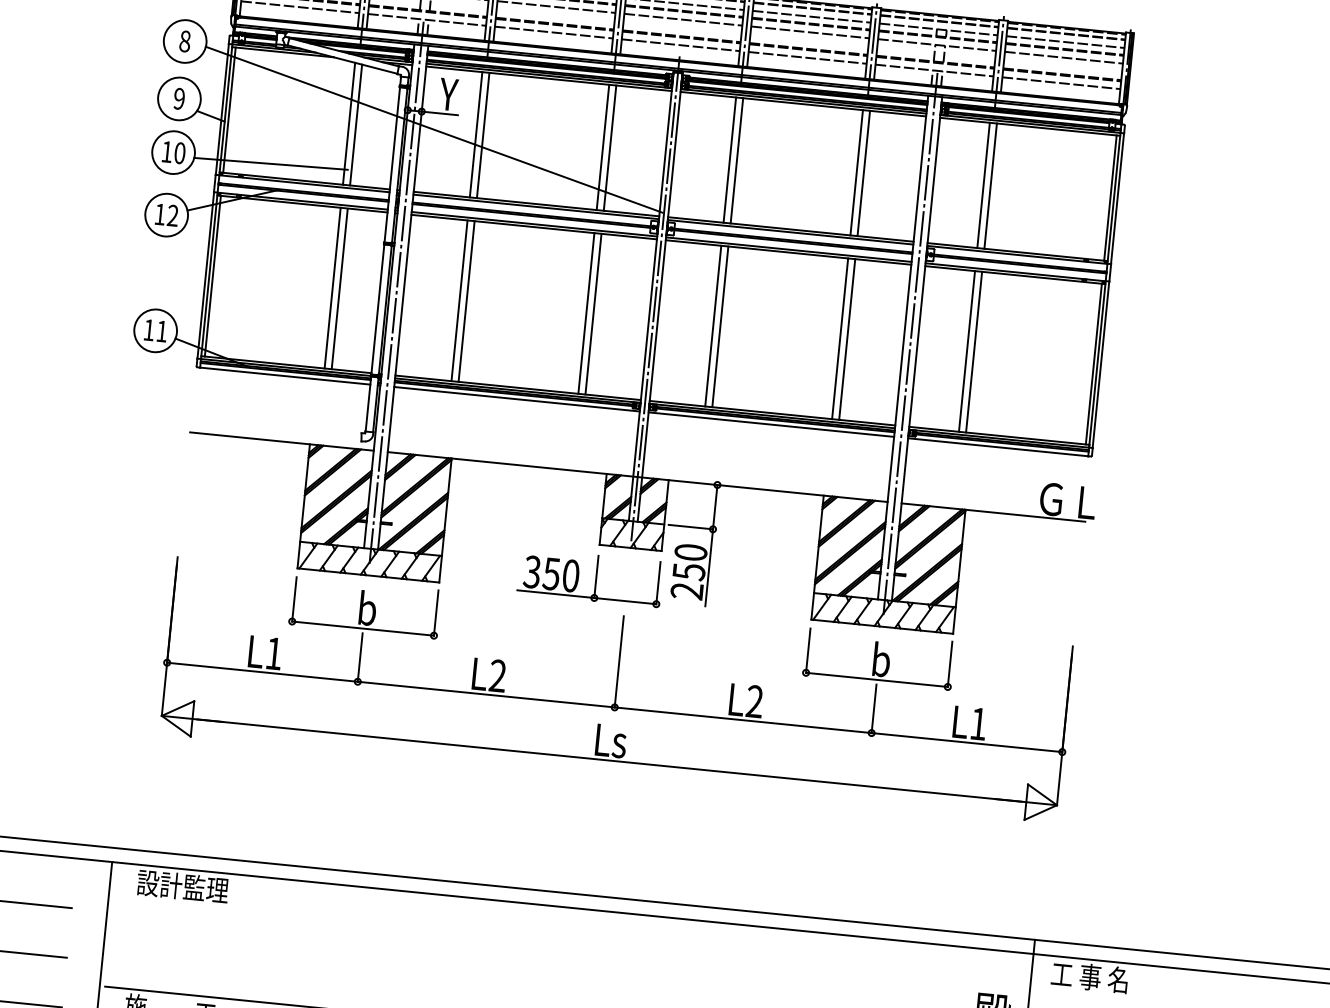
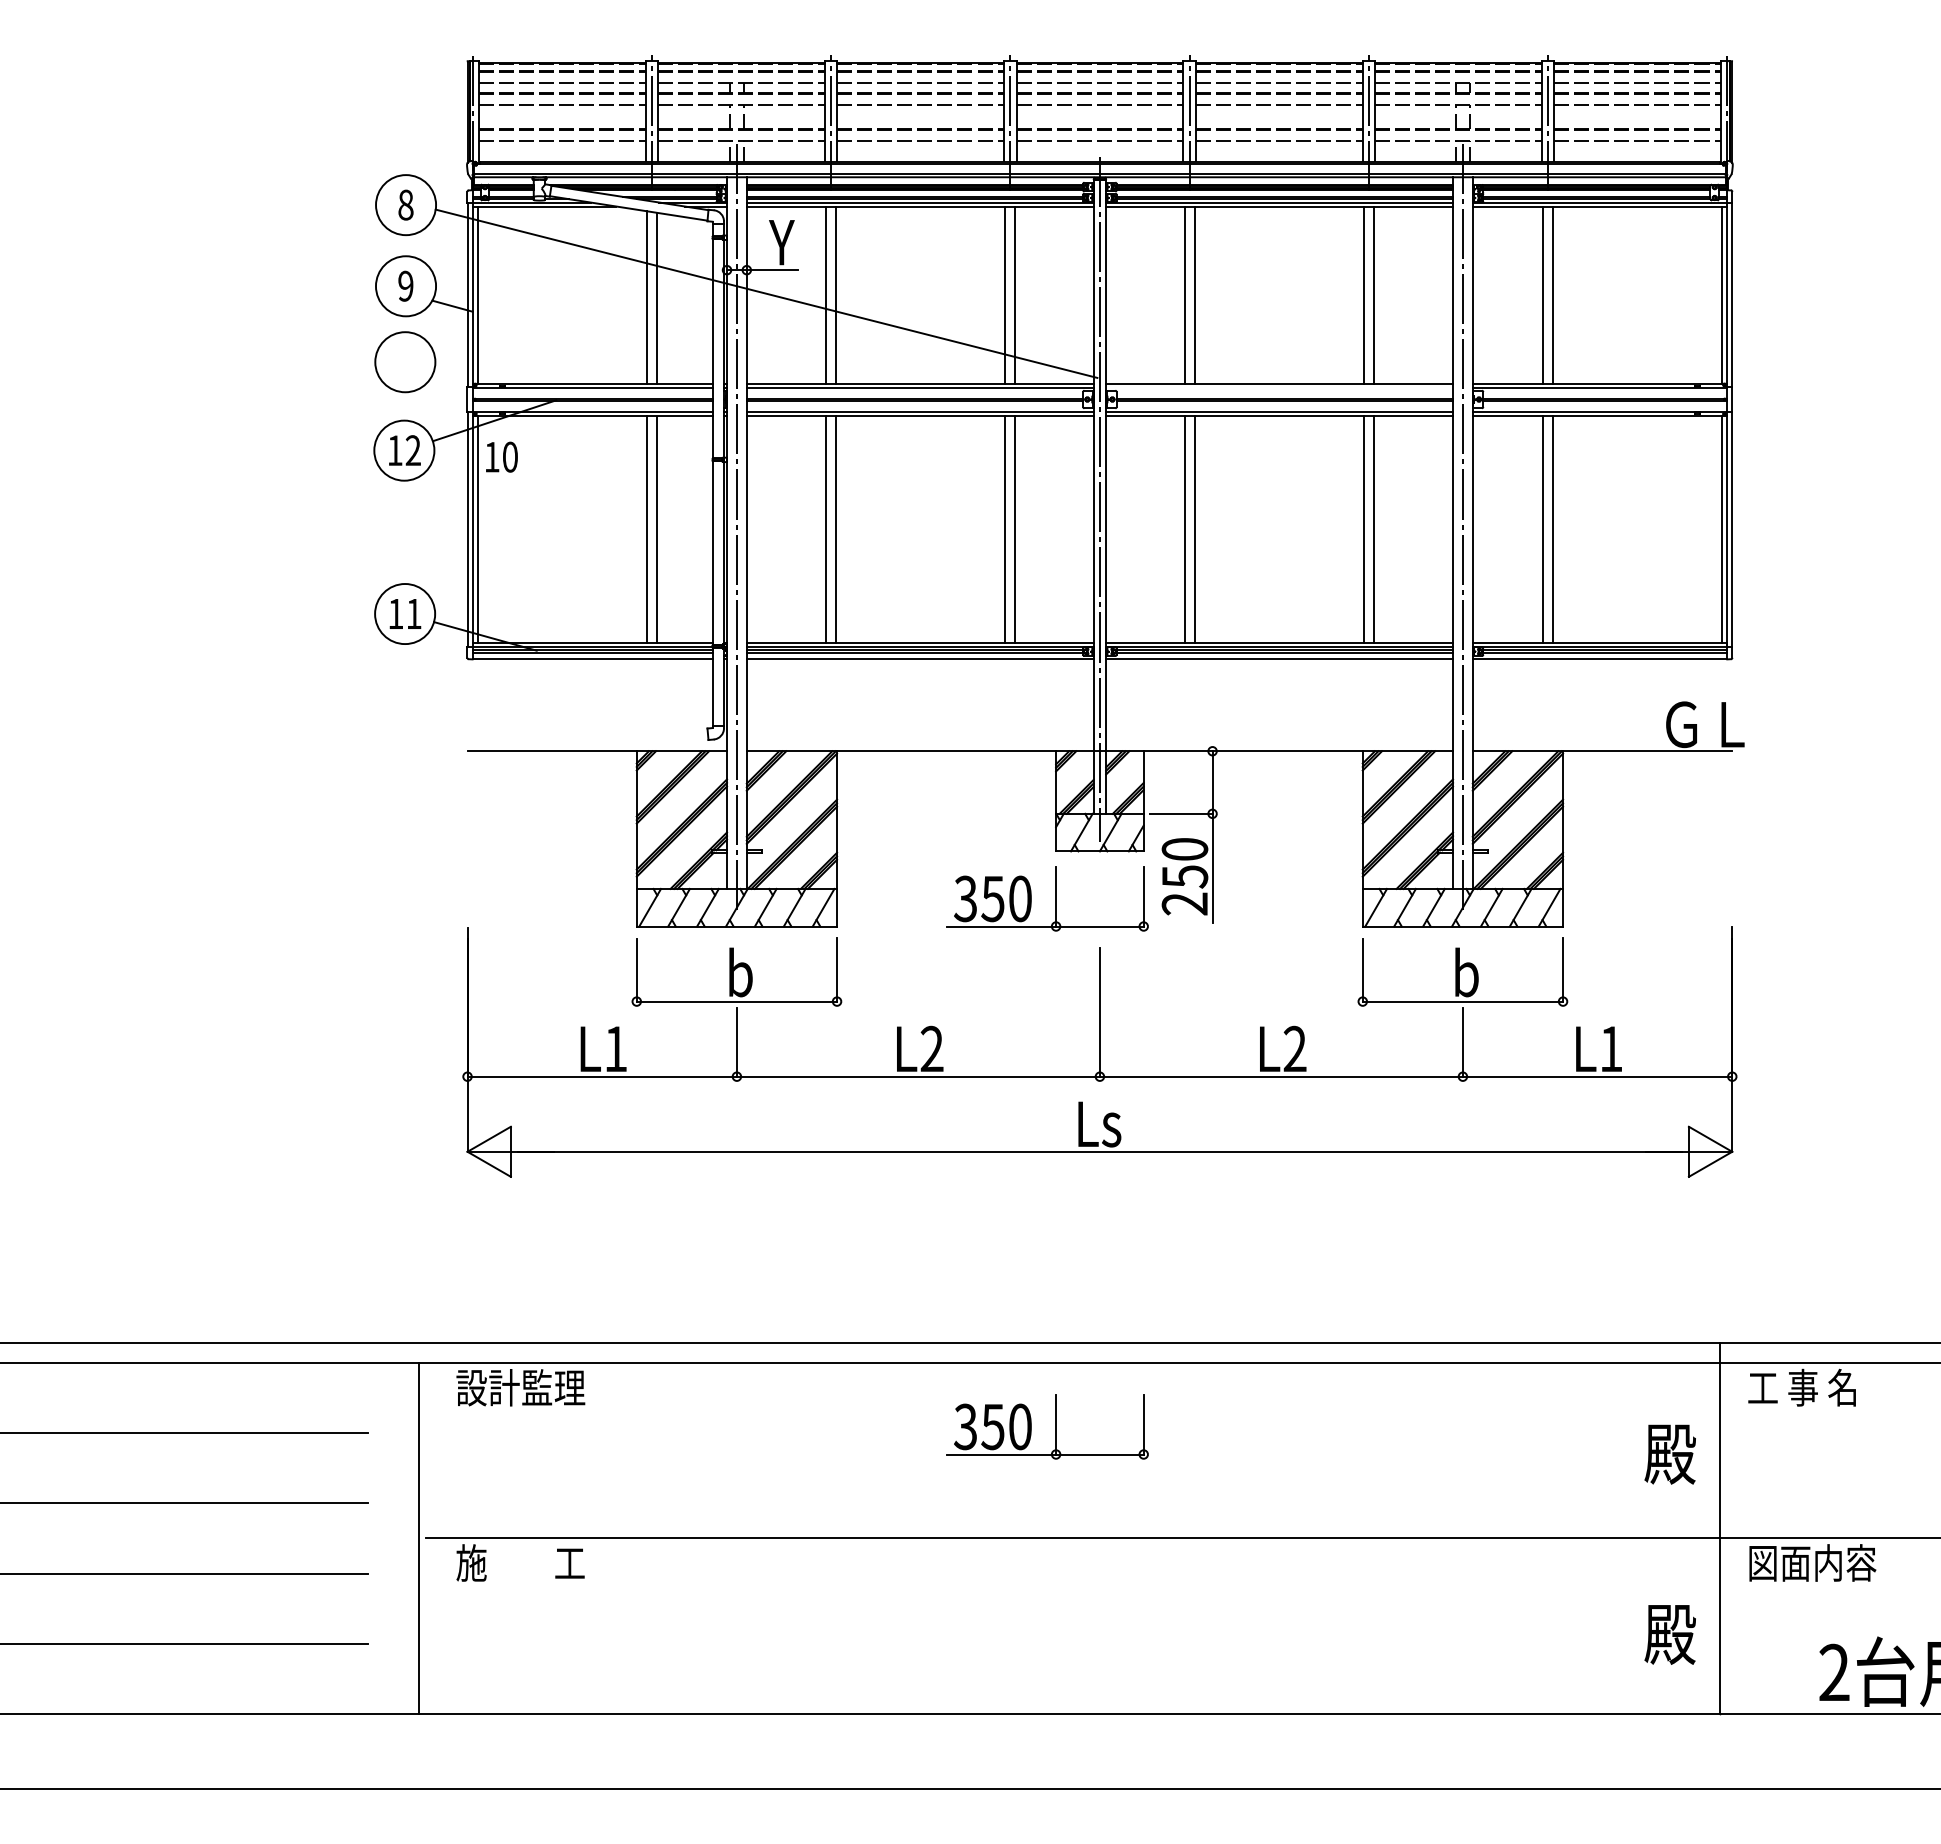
text: (173, 152) -> (501, 456), moved
line: (271, 163) -> (543, 363), removed
line: (790, 232) -> (1279, 387), removed
part: (558, 951) -> (1055, 1426), added

